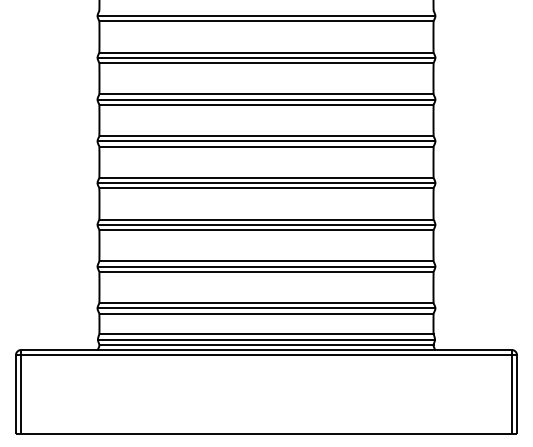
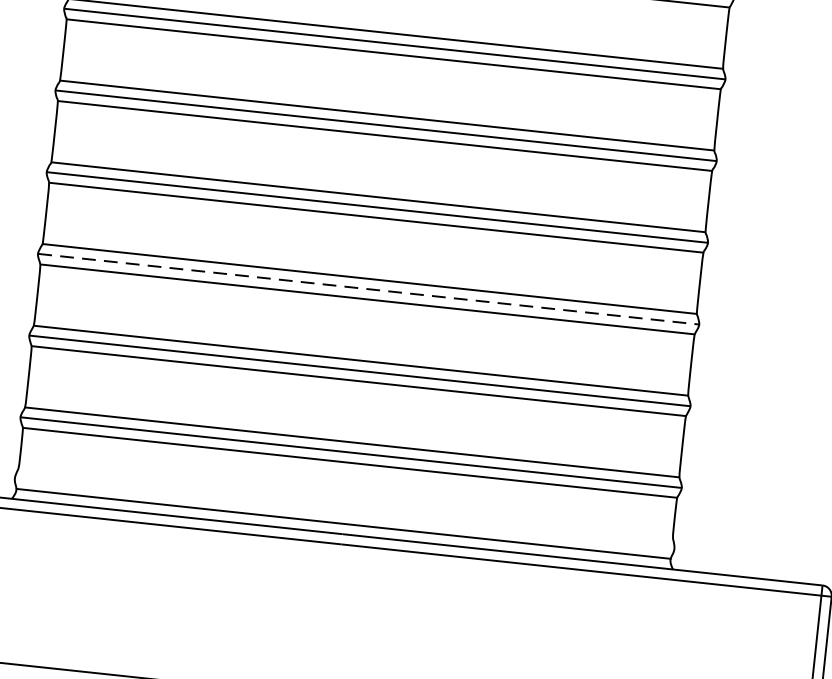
line: (266, 224) -> (368, 288), solid -> dashed
line: (266, 334) -> (345, 503), removed
line: (266, 339) -> (344, 513), removed

